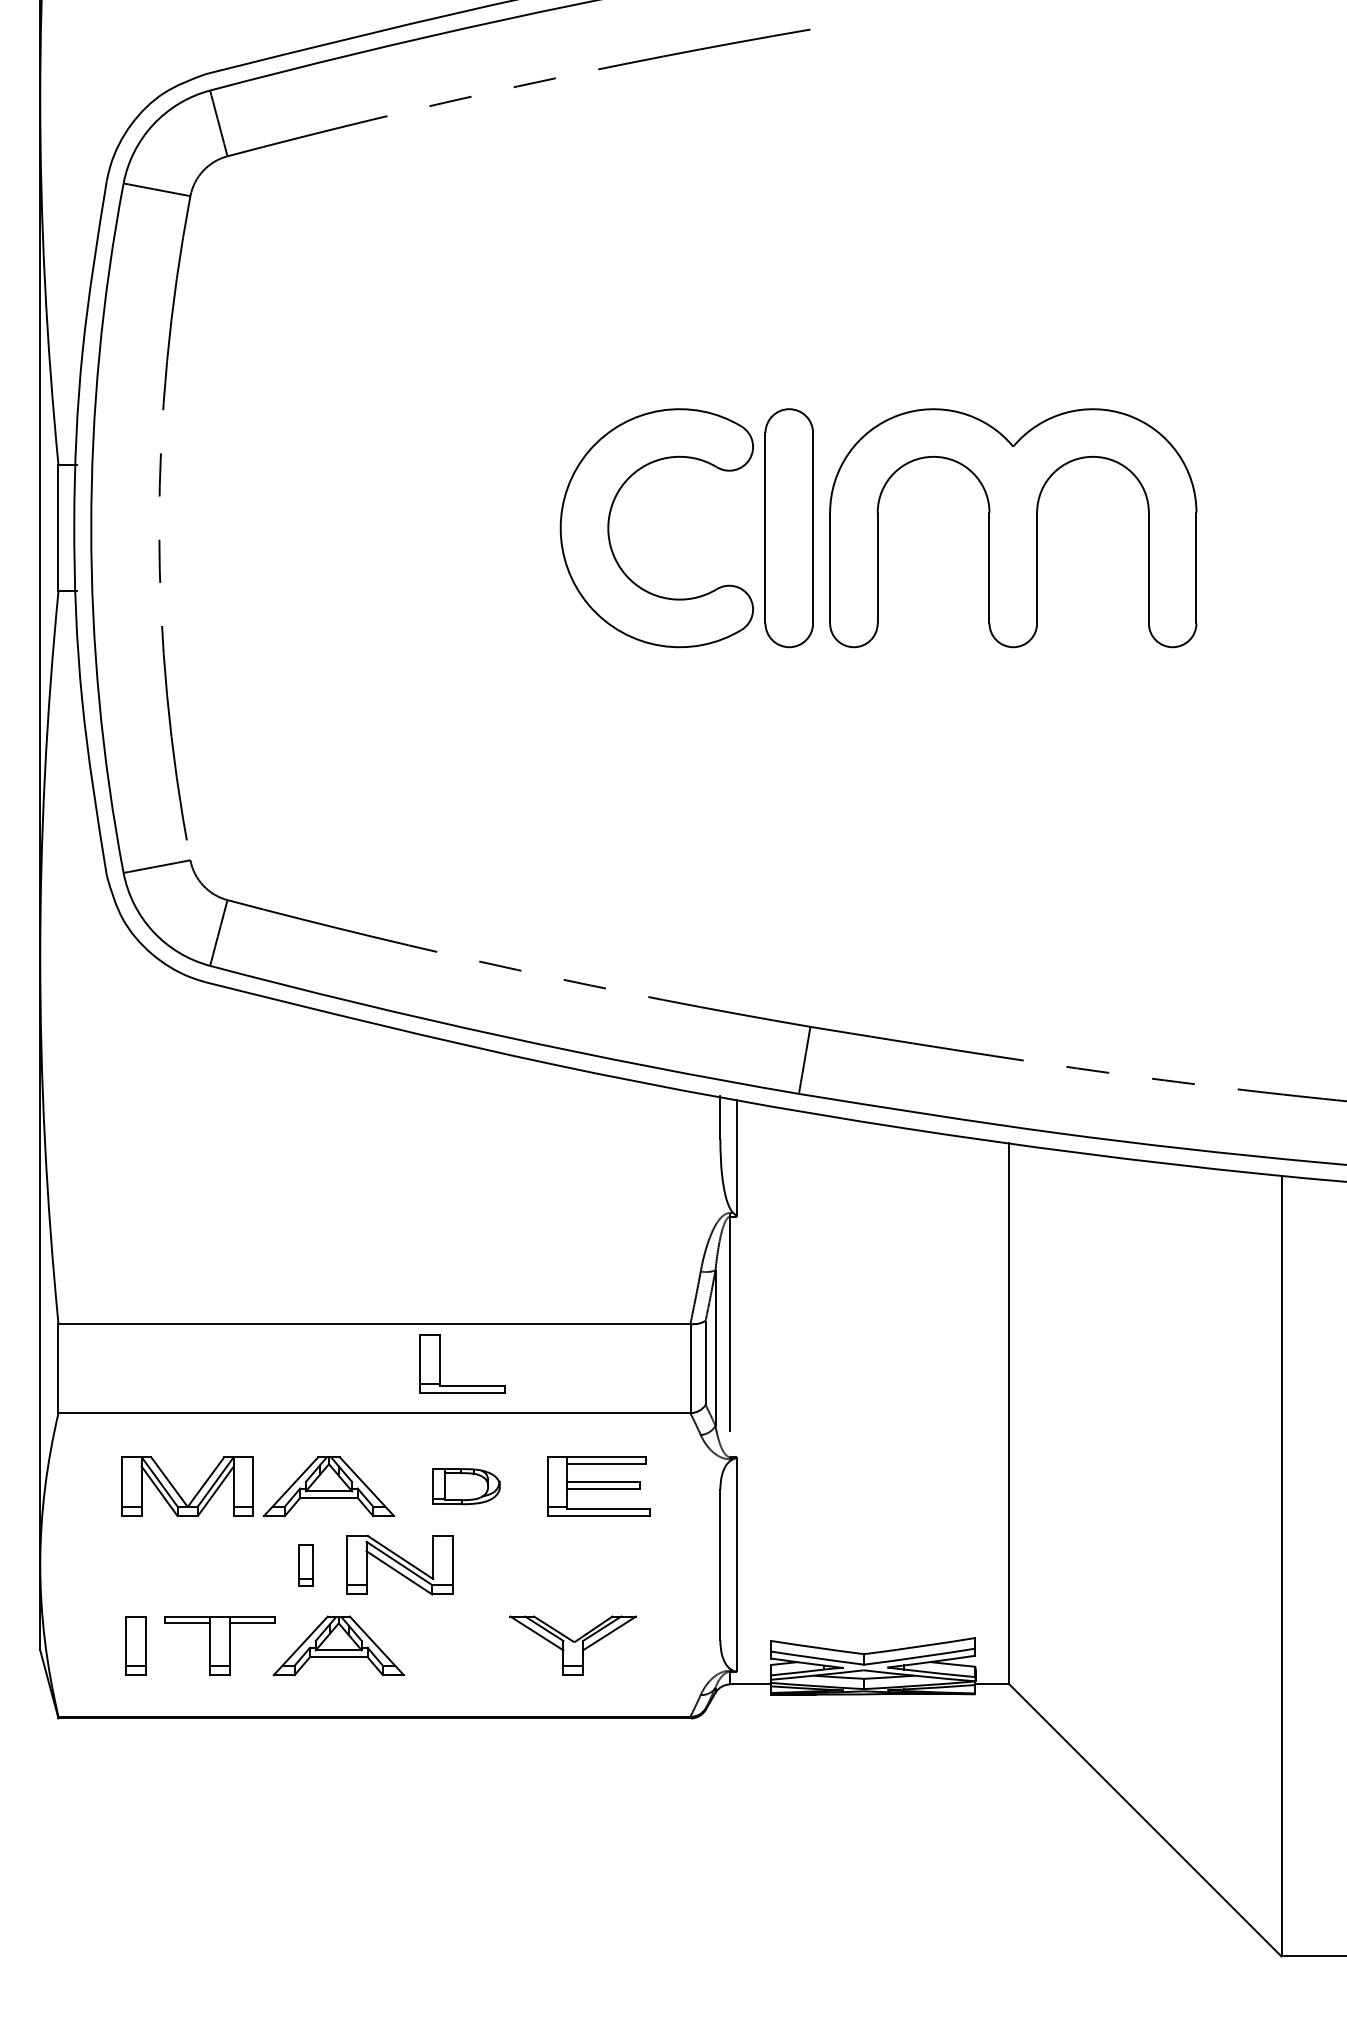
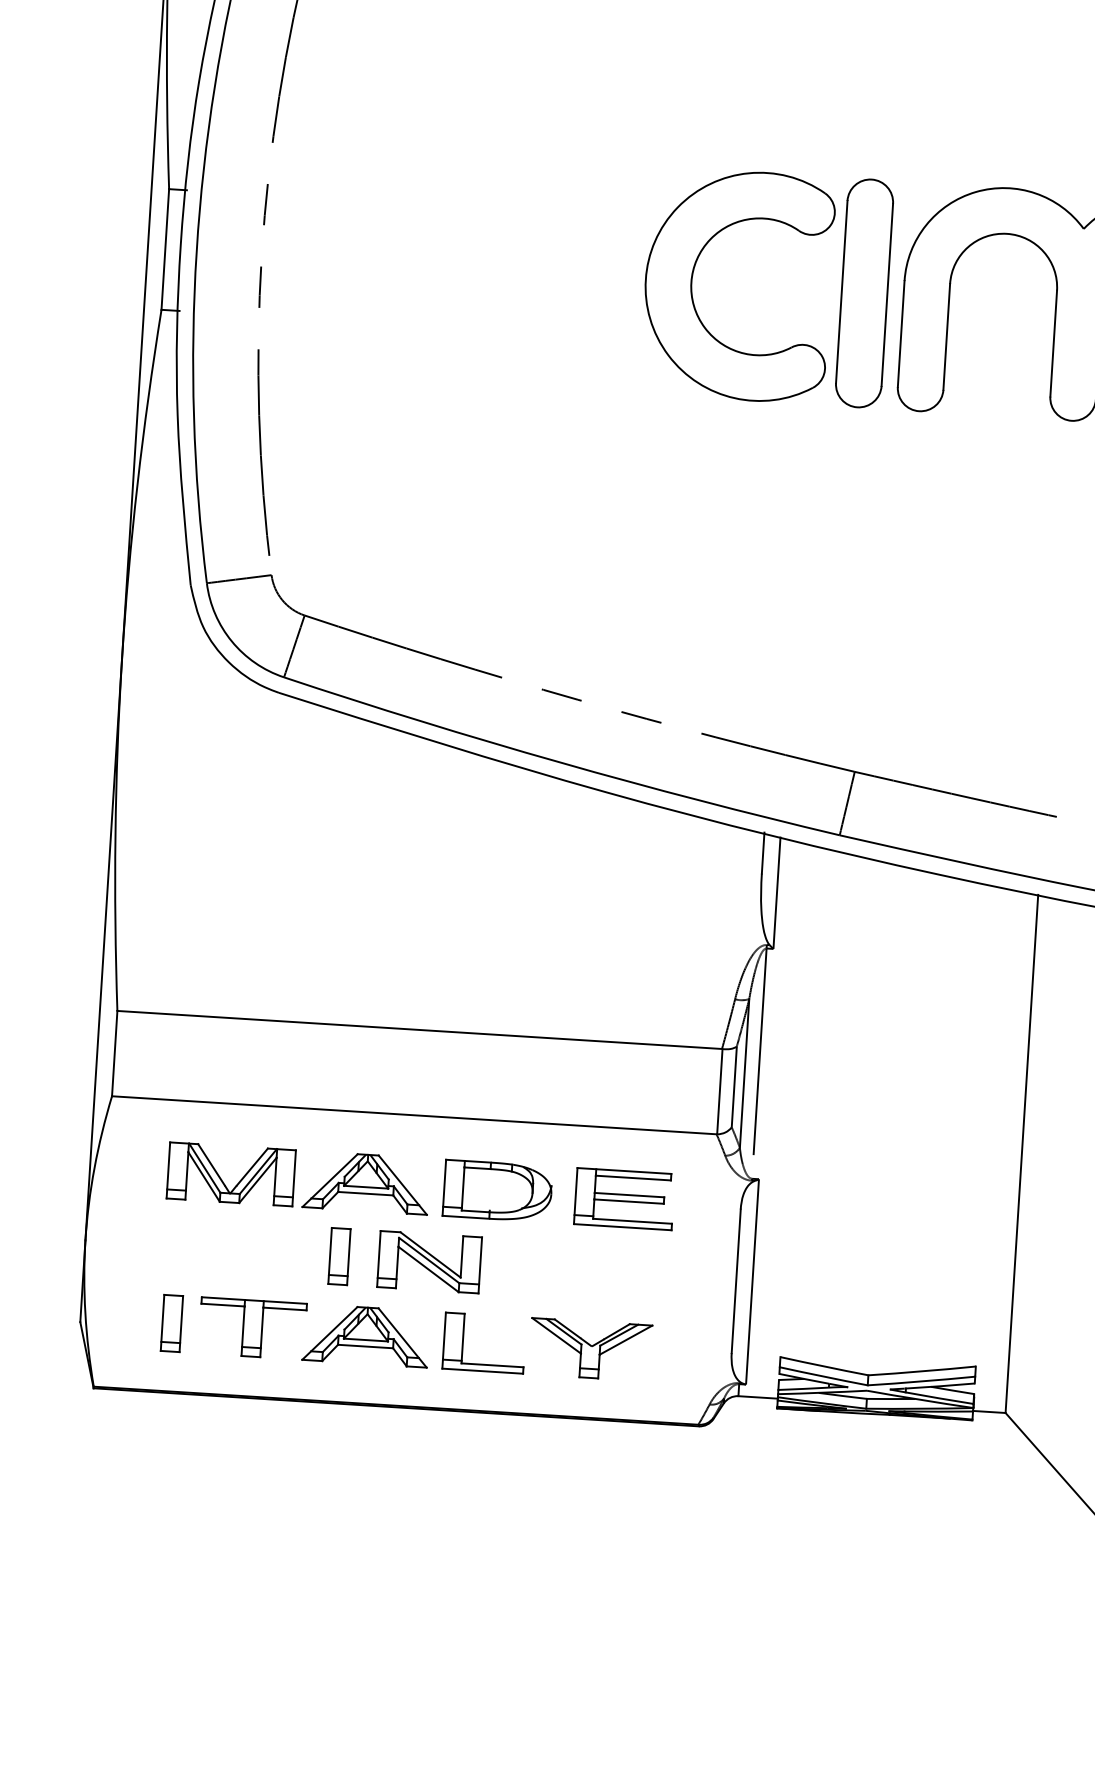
part: (440, 1363) -> (463, 1341), moved
part: (466, 1486) -> (498, 1190), size x1.67
part: (305, 1564) -> (339, 1255), size x1.43

